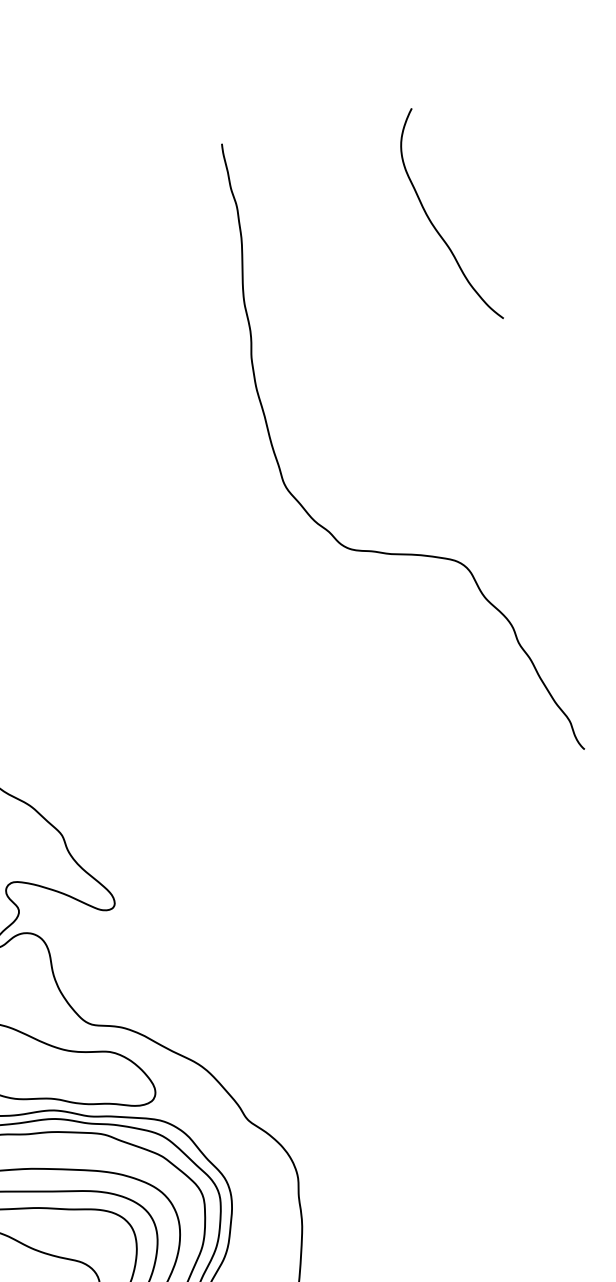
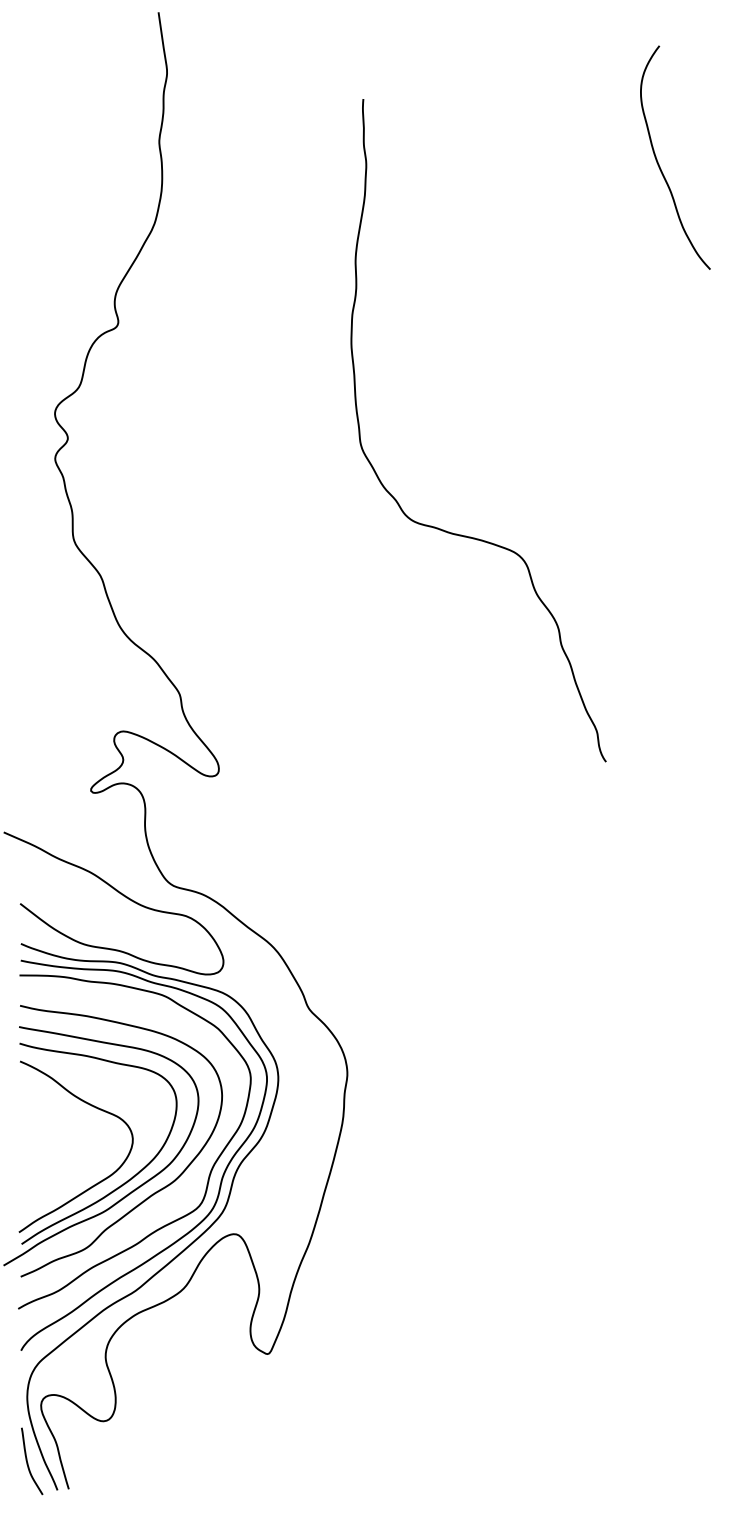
curve: (376, 550) -> (438, 527), moved

